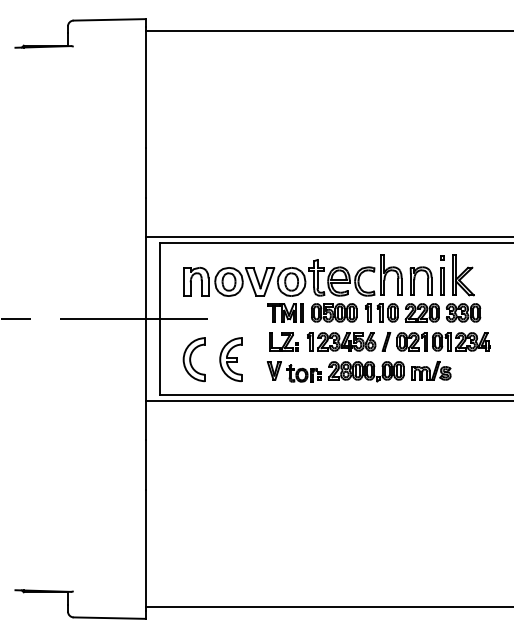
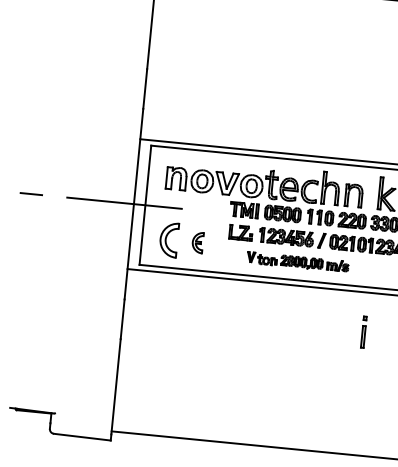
line: (441, 275) -> (363, 332), moved
part: (230, 359) -> (197, 242), size x0.6
part: (358, 371) -> (297, 261), size x0.7

